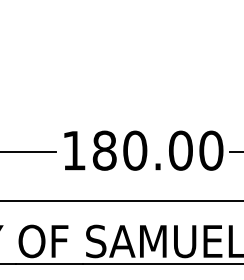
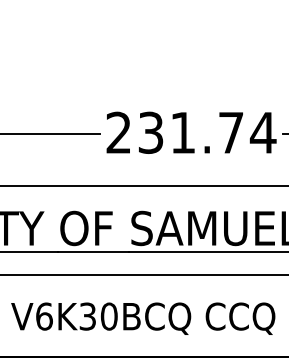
text: (143, 150) -> (191, 132), 180.00 -> 231.74

